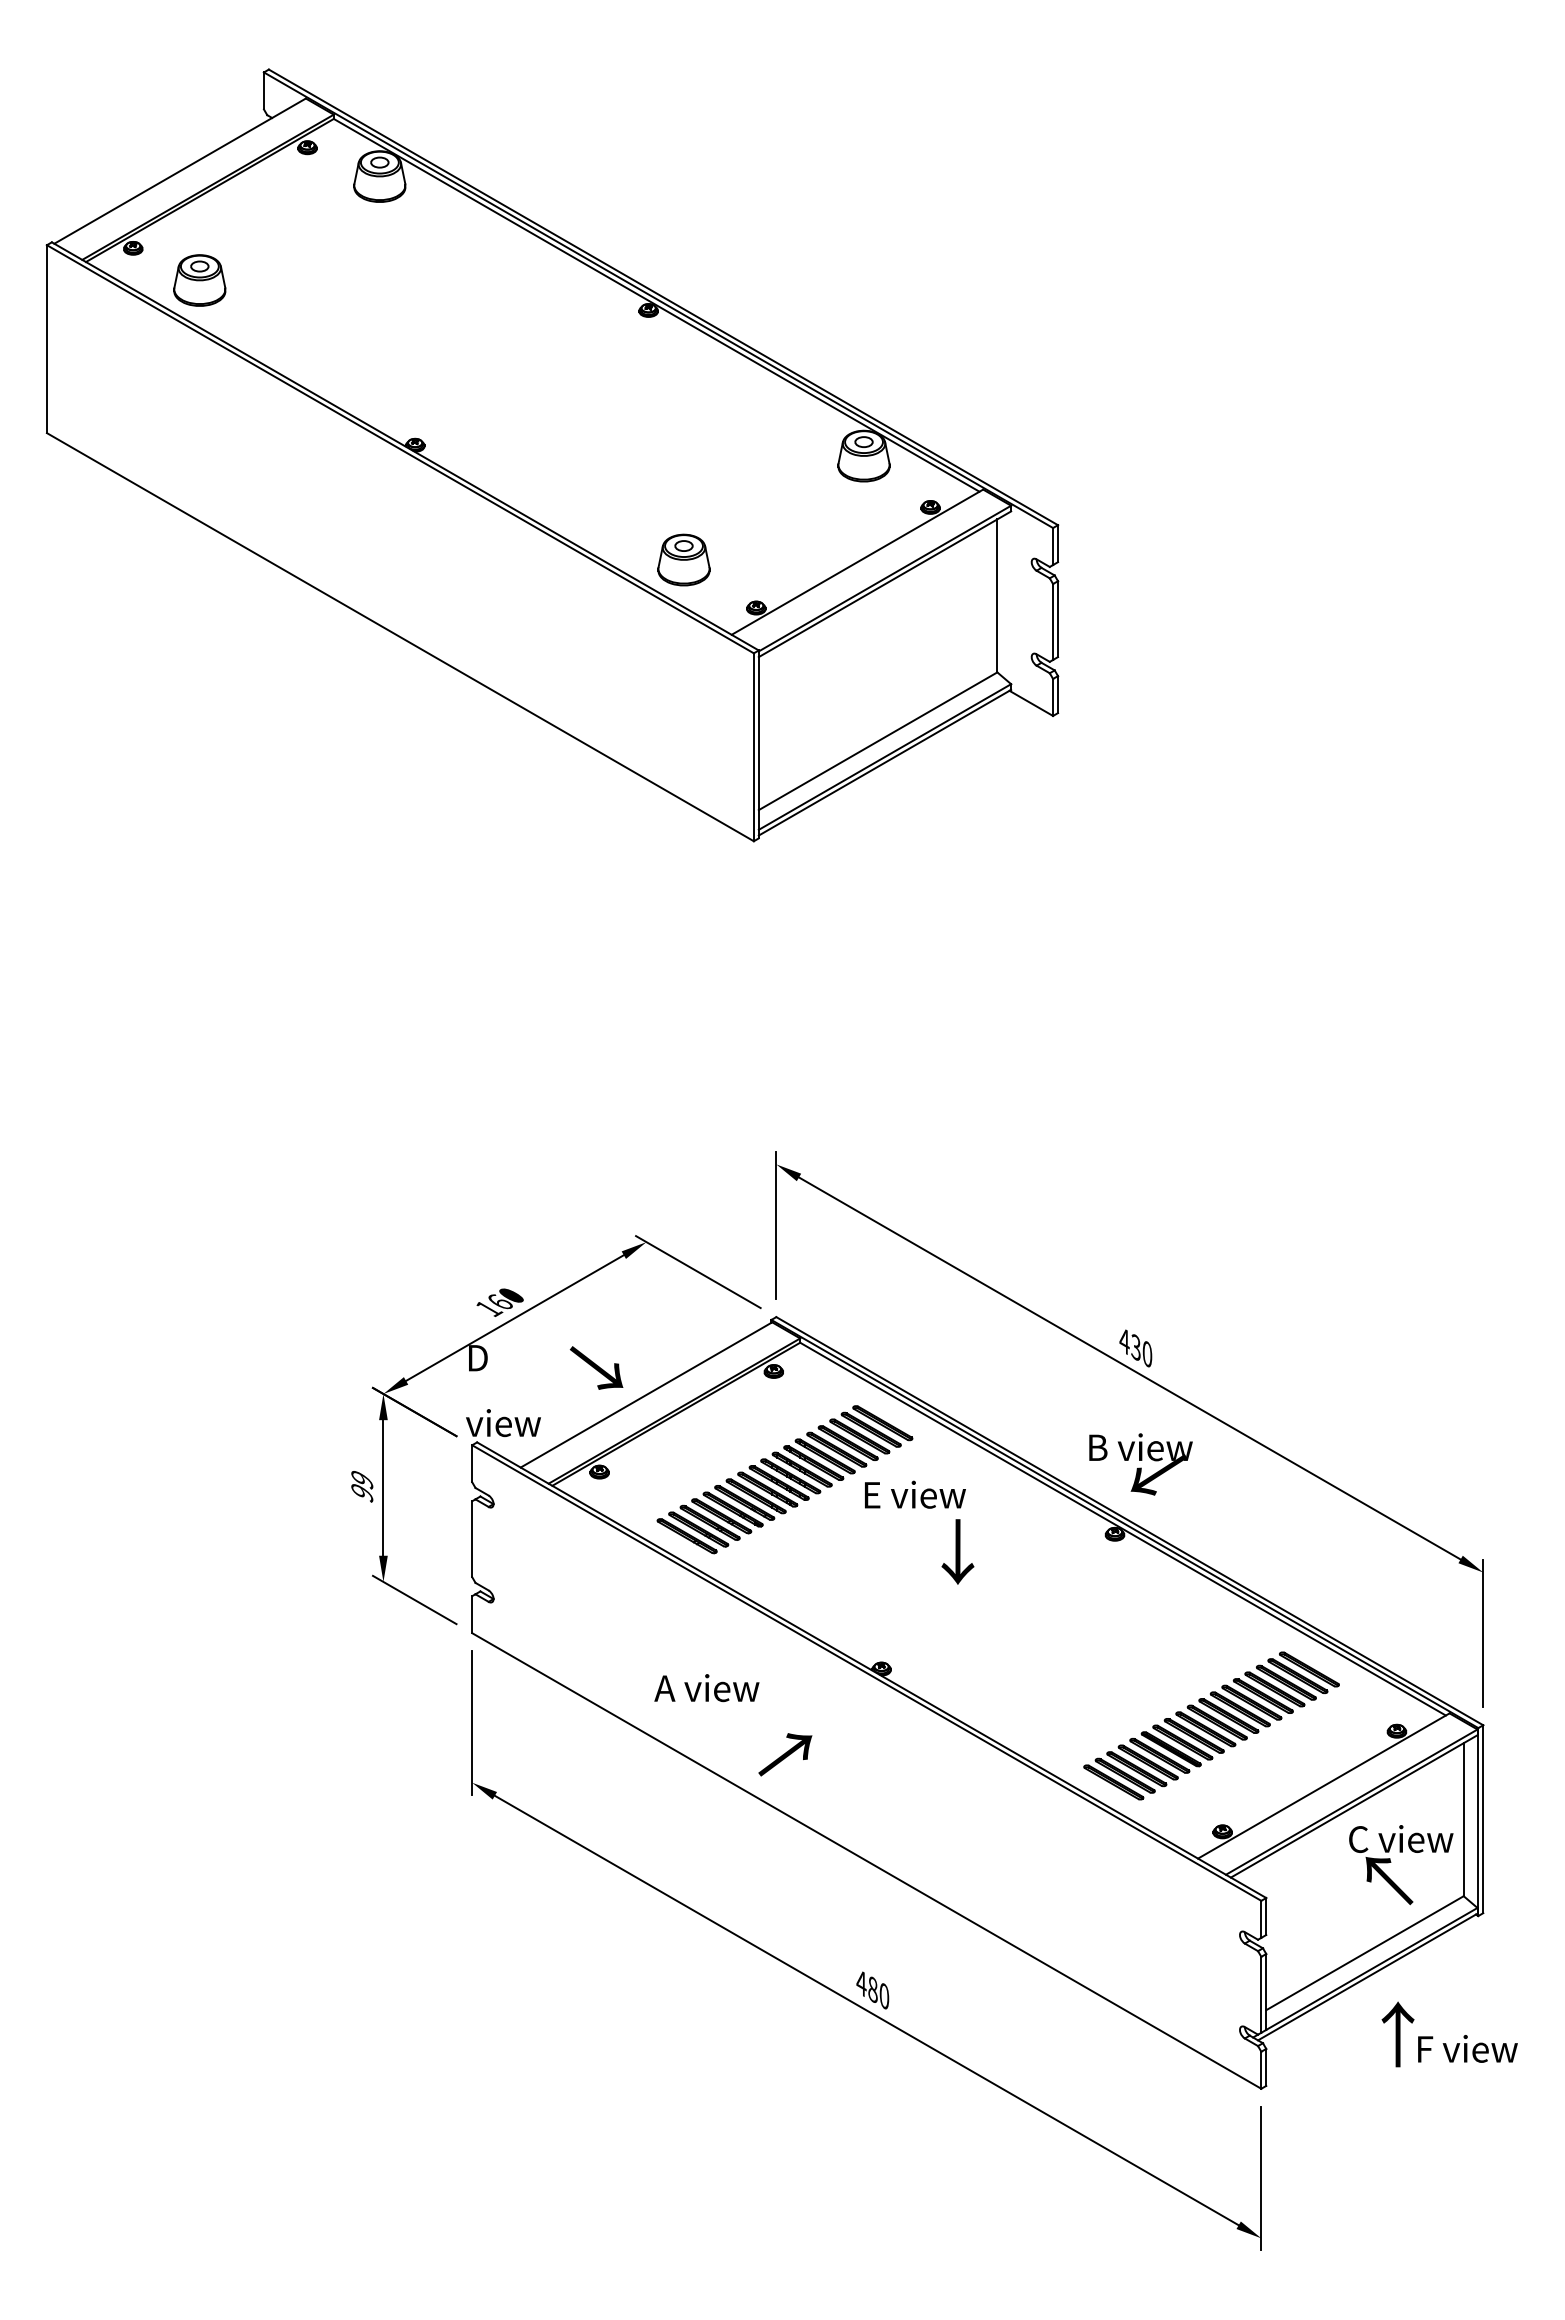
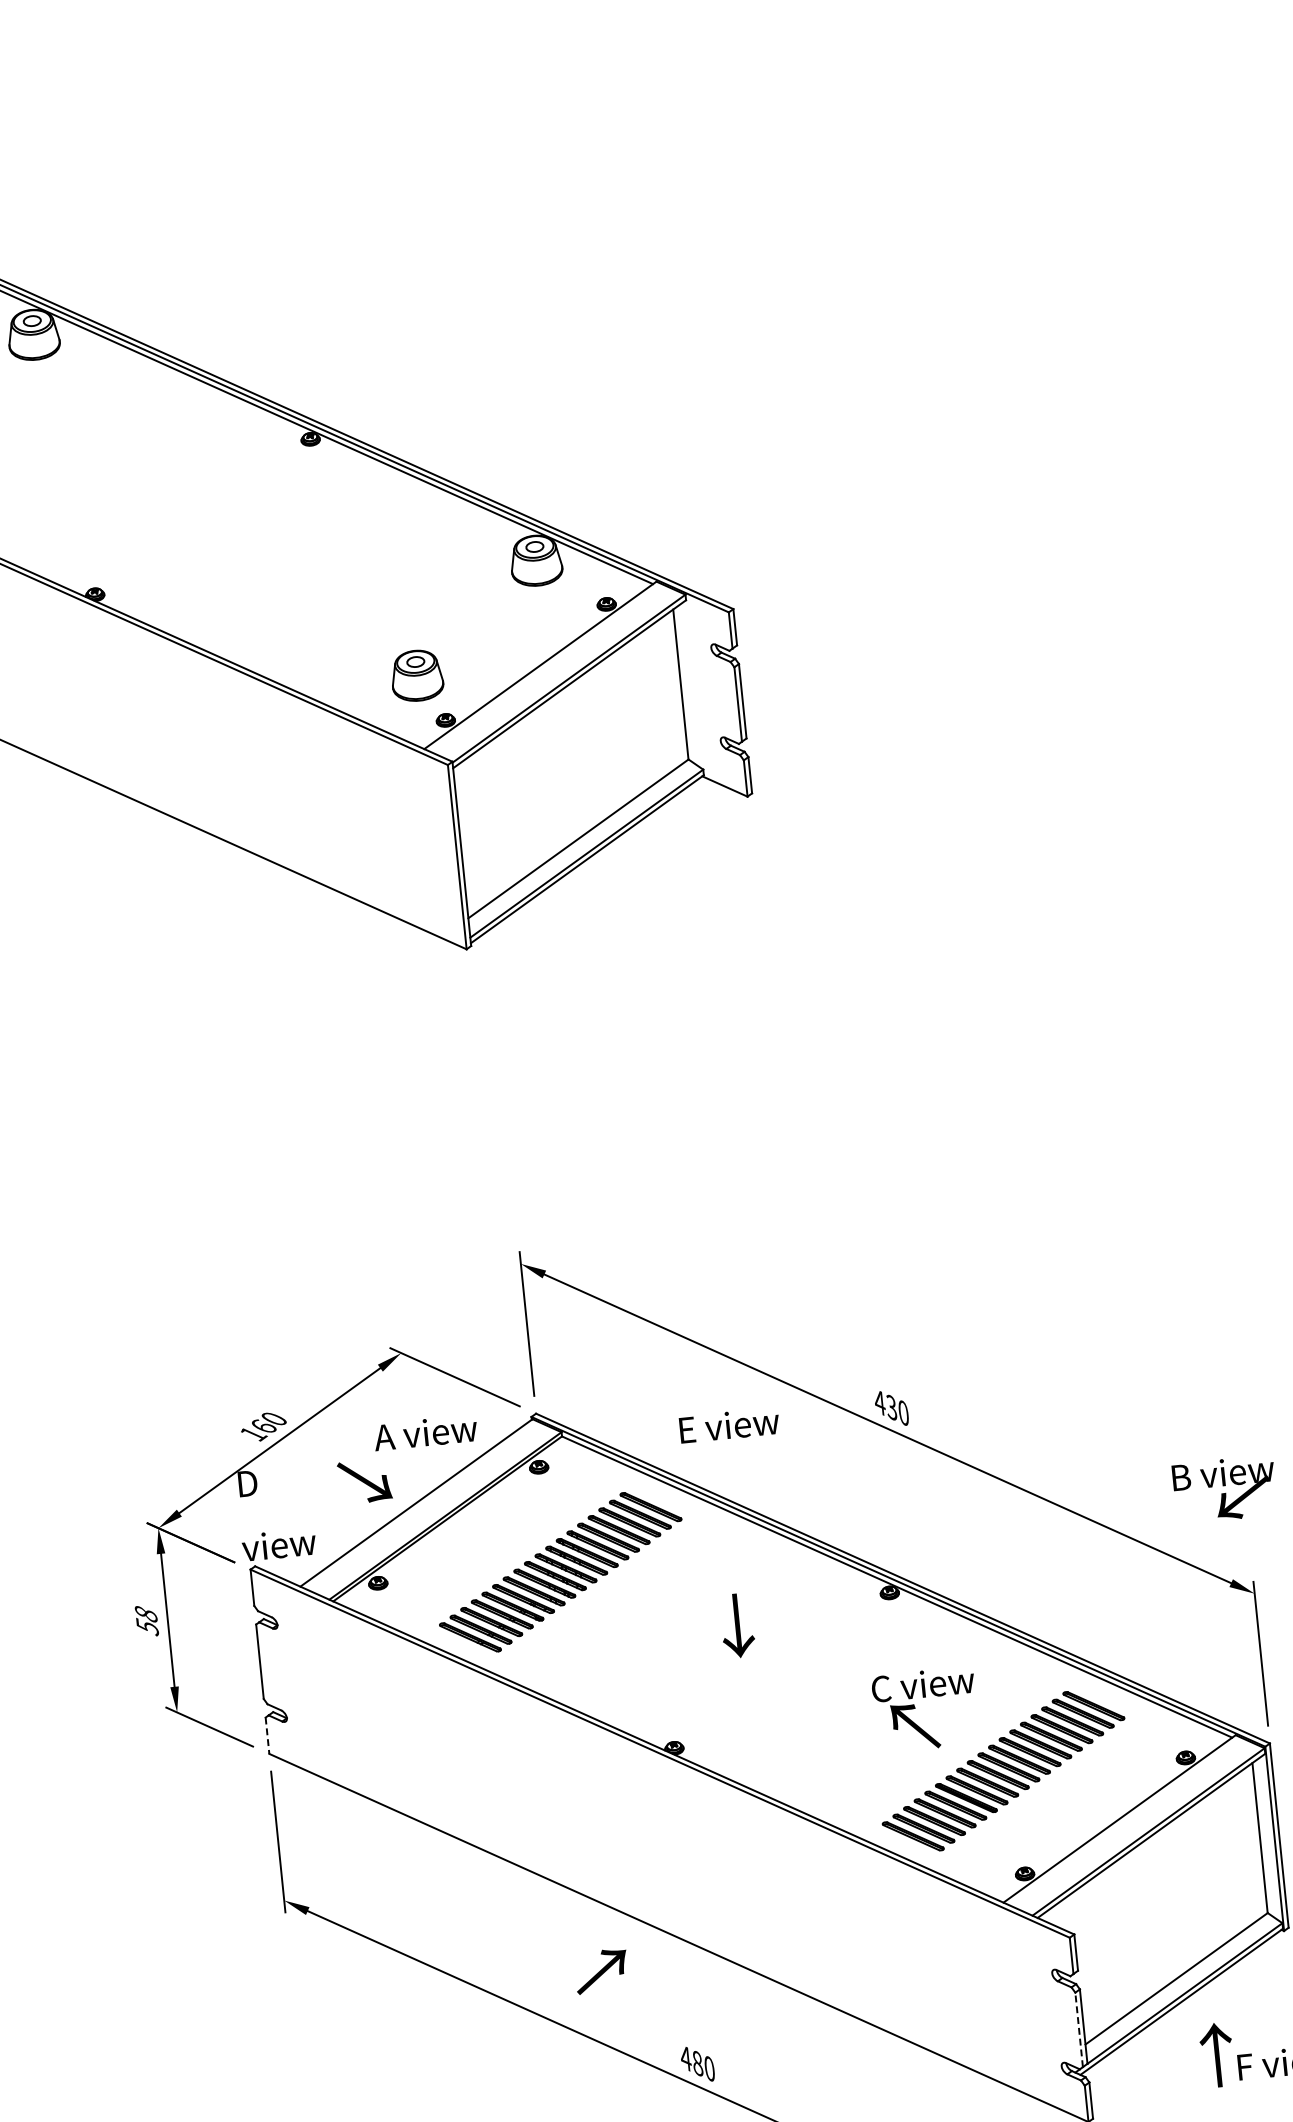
part: (683, 559) -> (416, 675), moved
text: (1140, 1464) -> (1224, 1489), moved
text: (362, 1486) -> (147, 1620), 99 -> 58
text: (915, 1494) -> (729, 1425), moved
line: (472, 1614) -> (267, 1735), solid -> dashed
text: (706, 1688) -> (425, 1433), moved
text: (785, 1754) -> (601, 1971), moved
text: (1401, 1865) -> (925, 1710), moved
line: (1261, 1994) -> (1079, 2029), solid -> dashed

